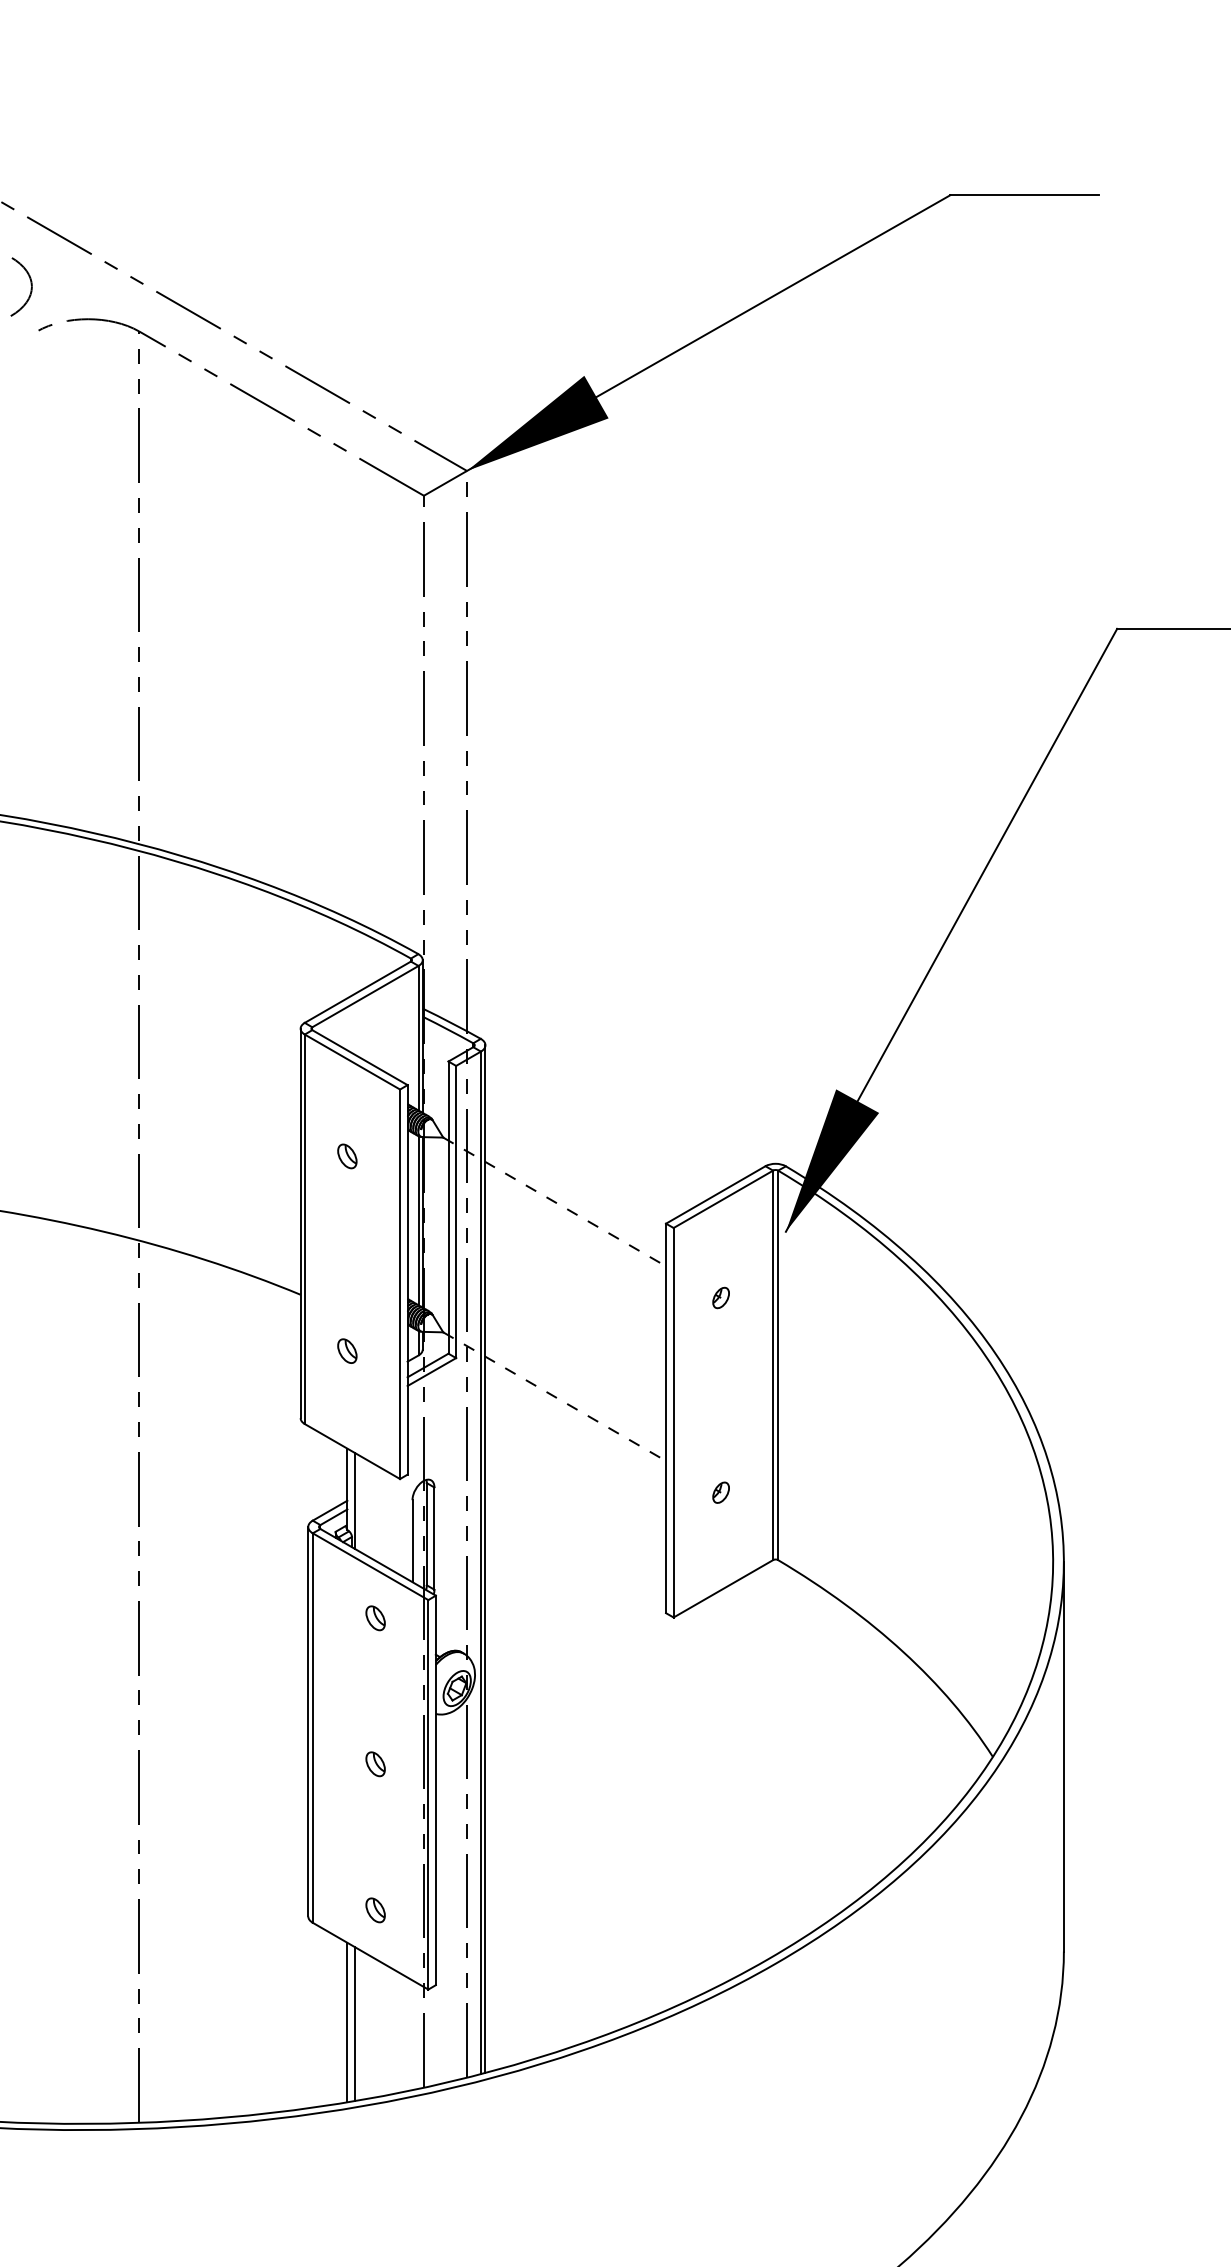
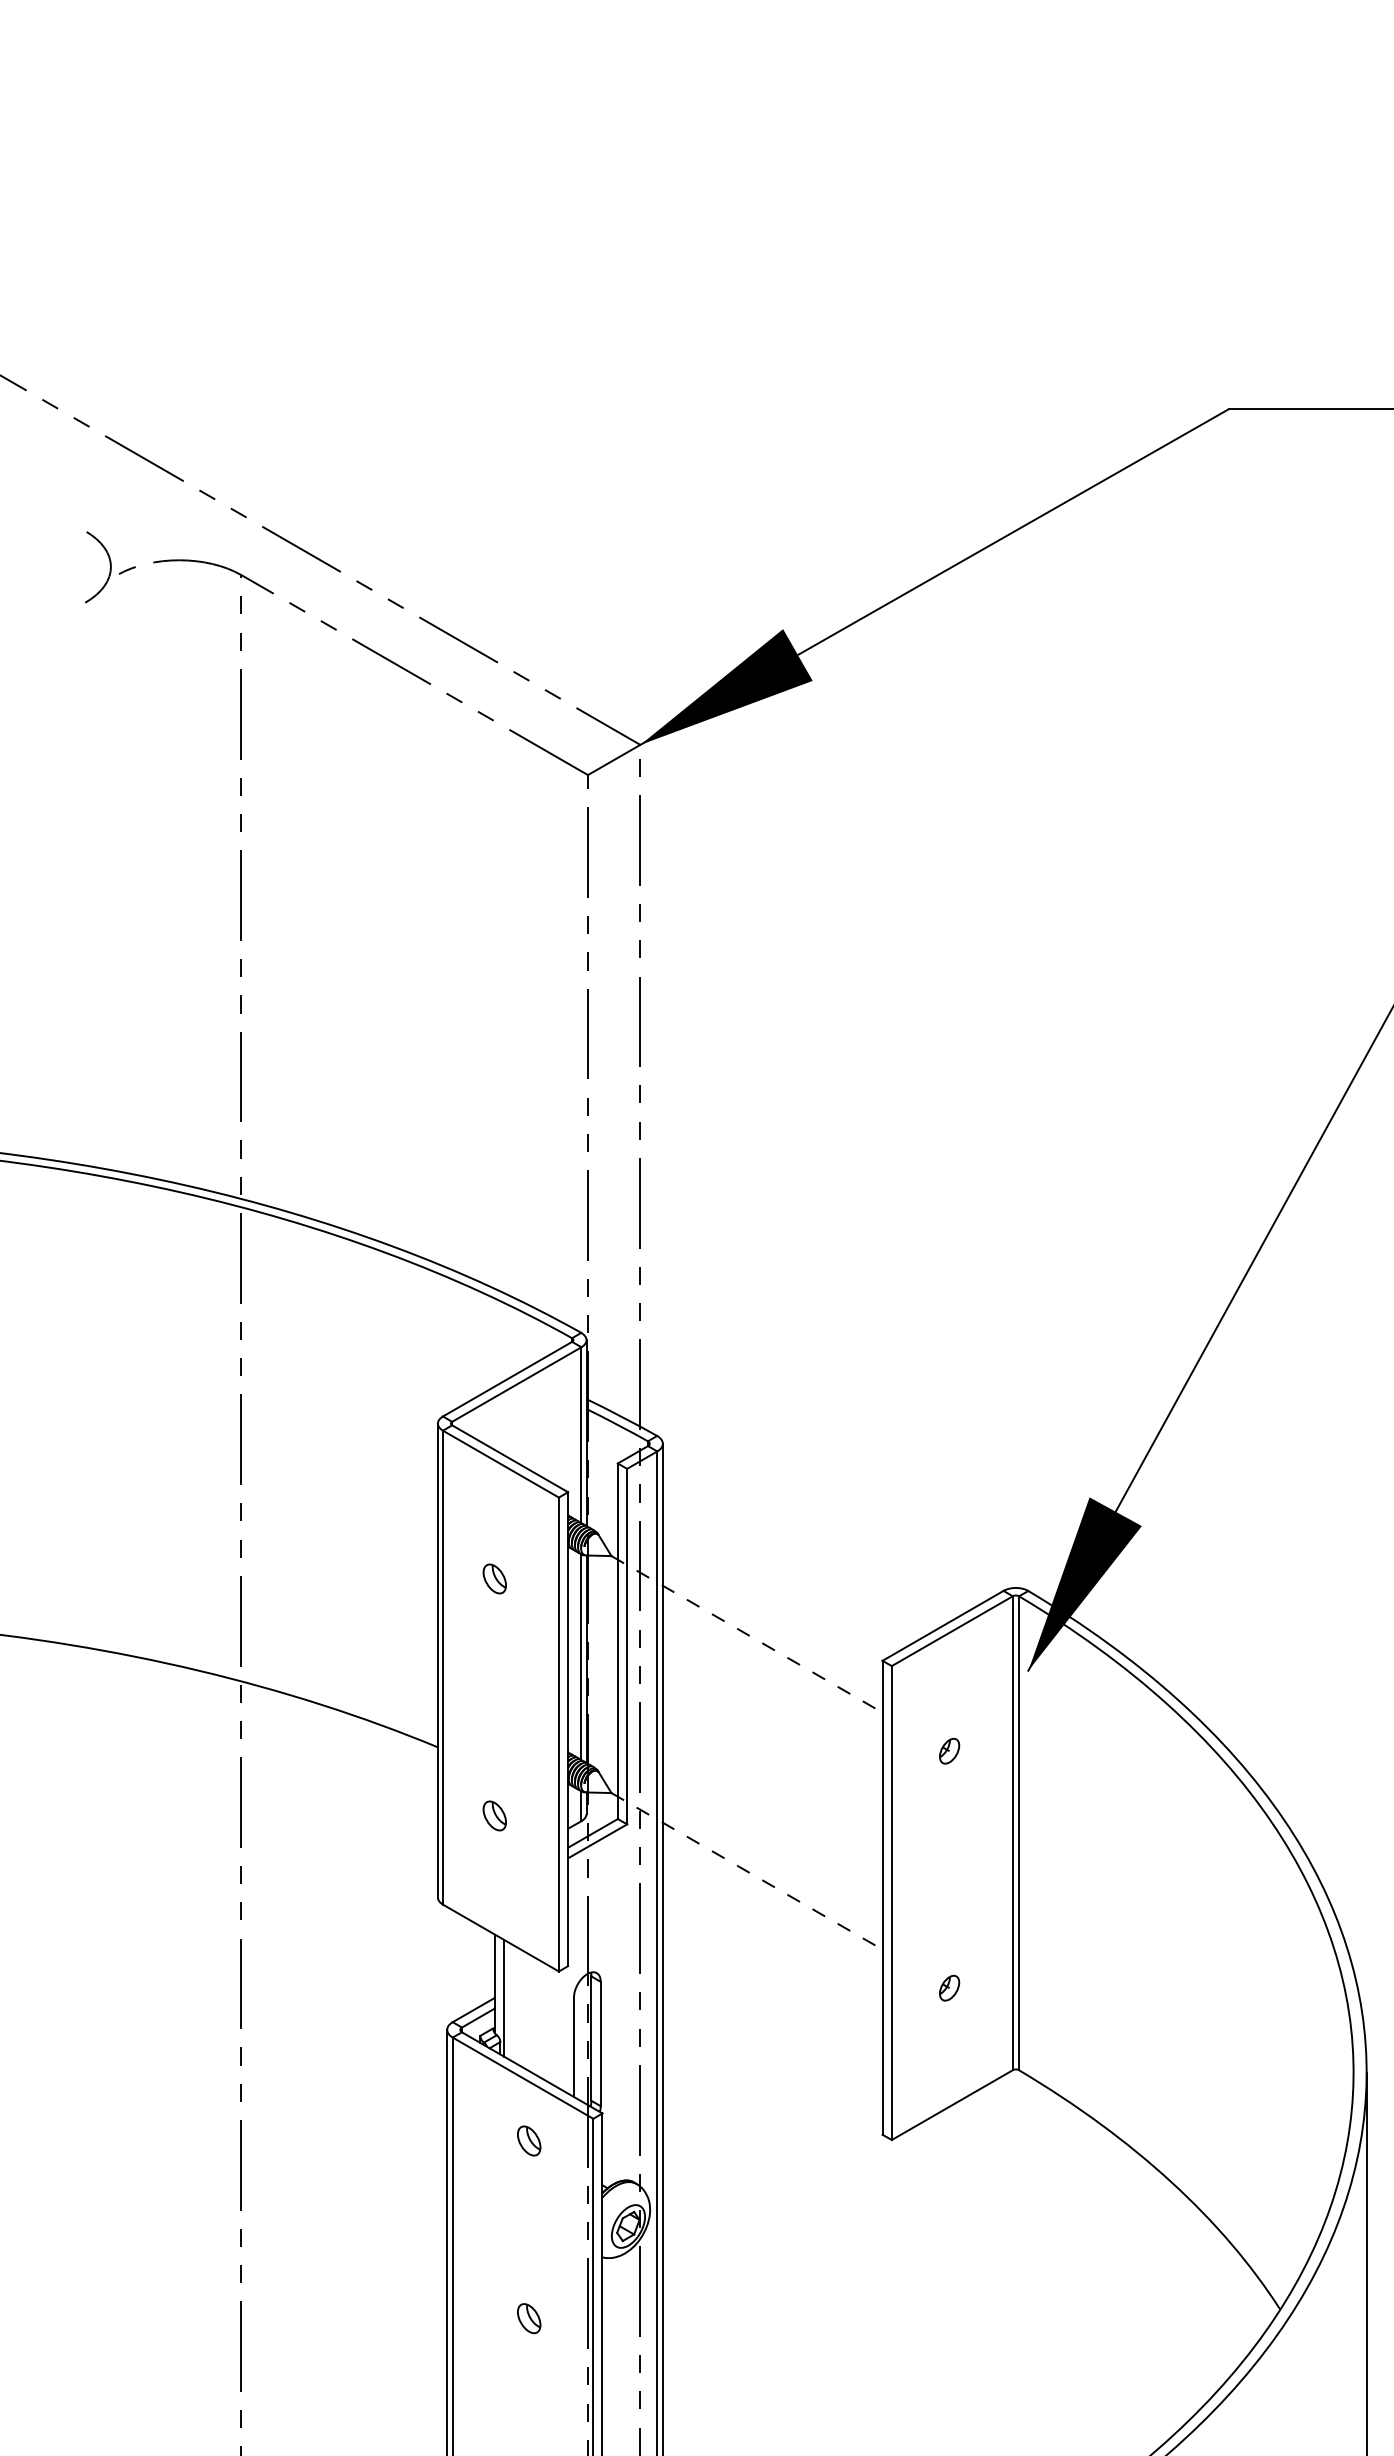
curve: (30, 284) -> (109, 564), moved

